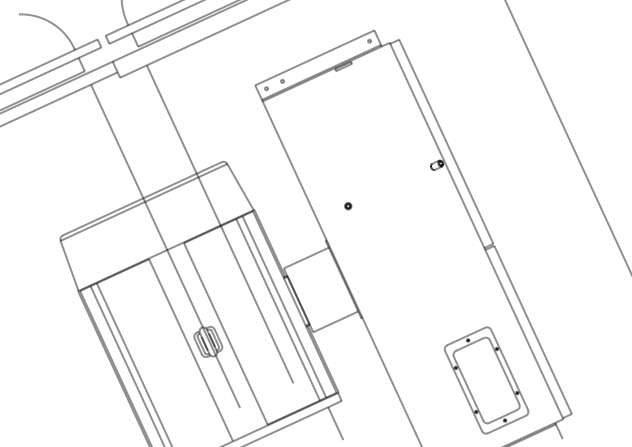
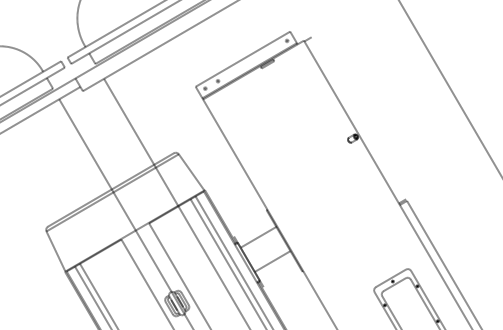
line: (446, 141) -> (358, 118), removed
part: (348, 206) -> (282, 179), removed
line: (305, 257) -> (258, 236), moved
line: (335, 321) -> (272, 261), moved

